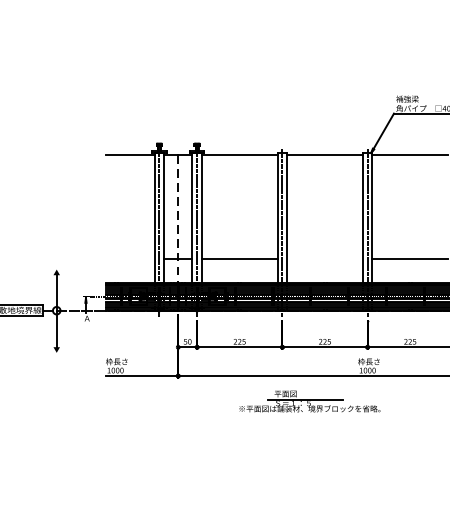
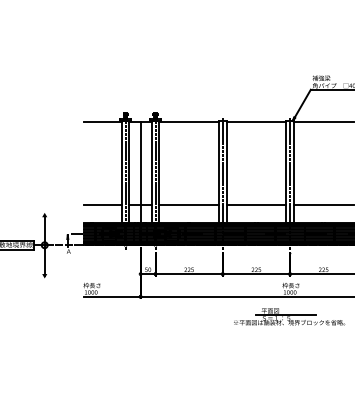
line: (178, 221) -> (140, 174), dashed -> solid
line: (129, 259) -> (102, 204), added
line: (325, 259) -> (256, 204), added
part: (309, 401) -> (289, 316), moved

